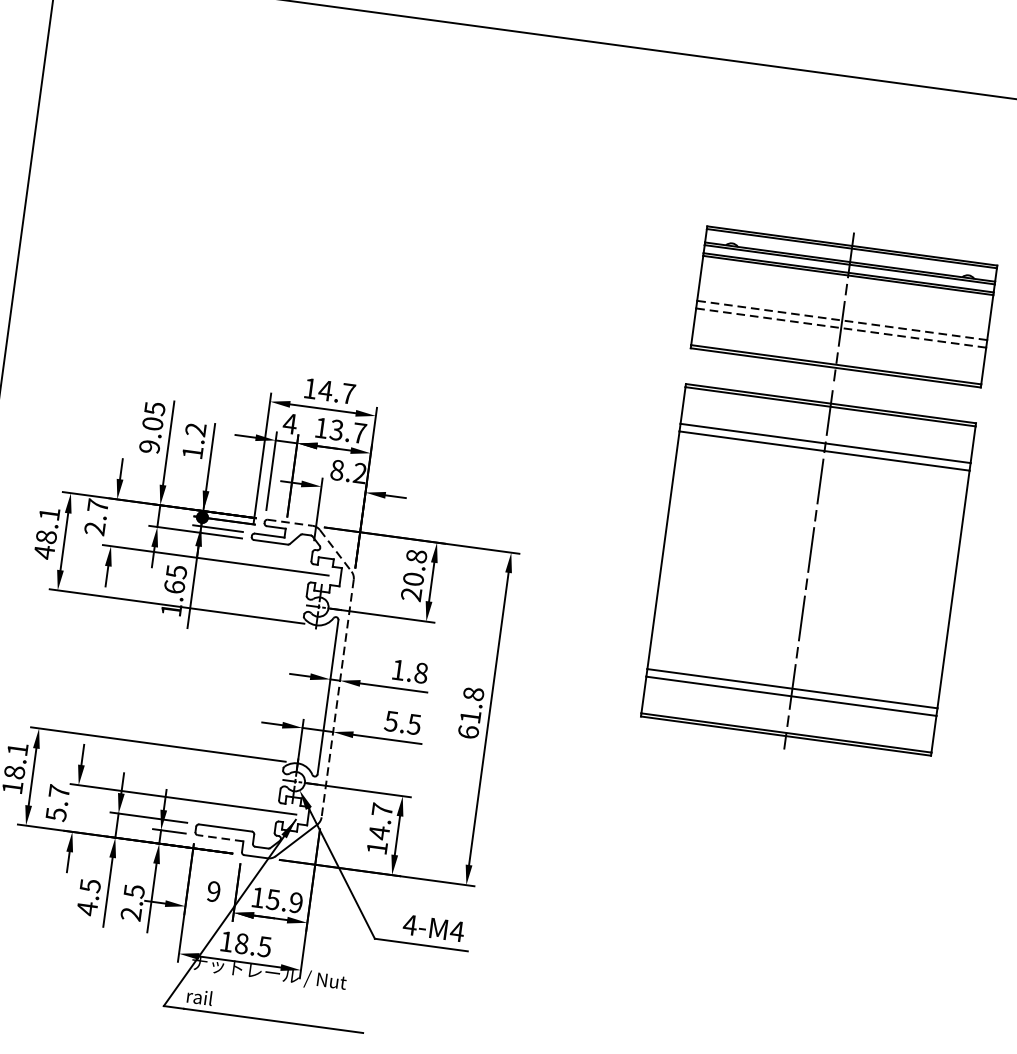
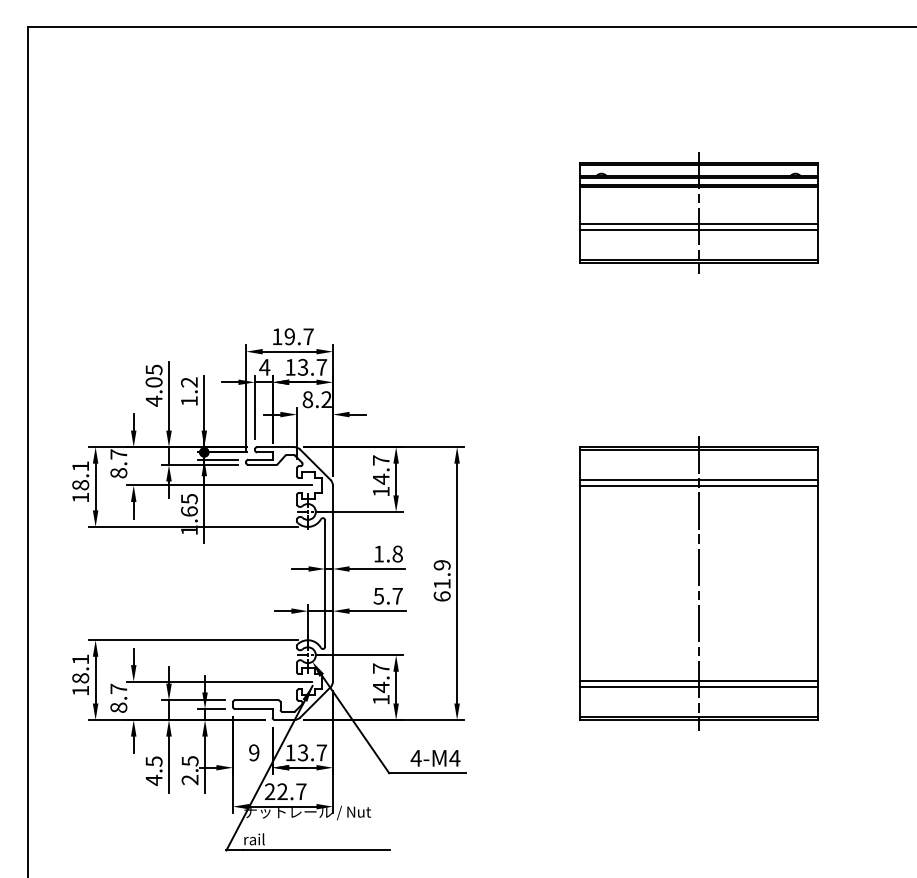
line: (842, 320) -> (698, 223), dashed -> solid
line: (841, 328) -> (698, 230), dashed -> solid
text: (325, 390) -> (289, 336), 14.7 -> 19.7
text: (149, 445) -> (153, 400), 9.05 -> 4.05
line: (291, 523) -> (276, 447), dashed -> solid
text: (94, 529) -> (118, 473), 2.7 -> 8.7
line: (335, 551) -> (315, 465), dashed -> solid
text: (44, 552) -> (80, 497), 48.1 -> 18.1
part: (808, 569) -> (698, 583), moved
text: (413, 574) -> (380, 475), 20.8 -> 14.7
text: (472, 694) -> (441, 565), 61.8 -> 61.9
line: (338, 698) -> (333, 583), dashed -> solid
text: (414, 724) -> (397, 596), 5.5 -> 5.7
text: (55, 814) -> (118, 707), 5.7 -> 8.7
line: (220, 838) -> (253, 709), dashed -> solid
text: (284, 900) -> (312, 752), 15.9 -> 13.7
text: (245, 943) -> (285, 791), 18.5 -> 22.7

